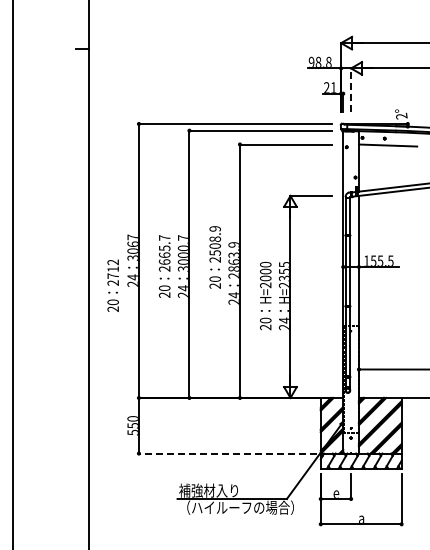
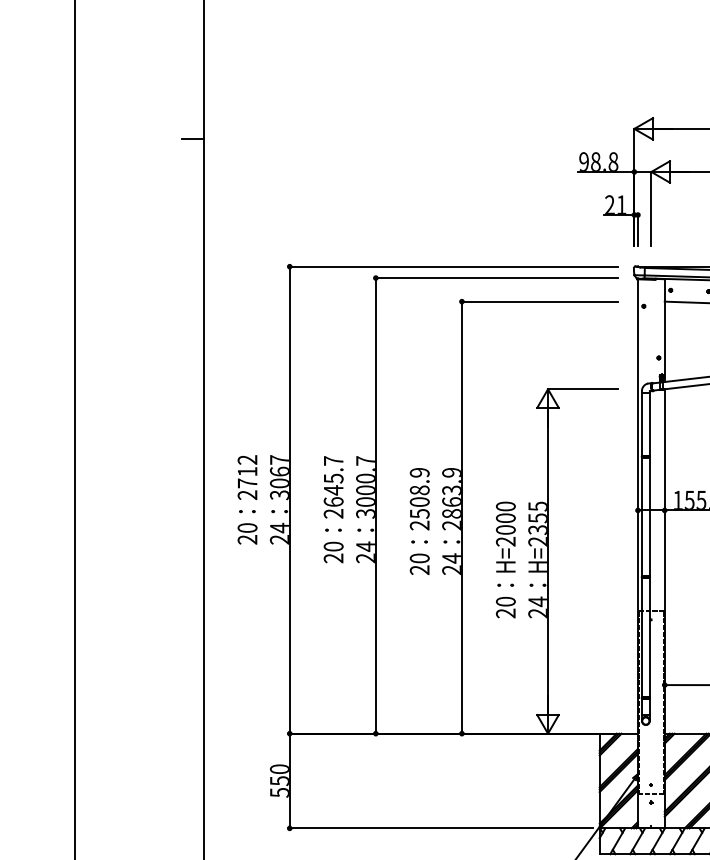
line: (351, 90) -> (652, 209), dashed -> solid
text: (164, 255) -> (333, 490), 2665.7 -> 2645.7
text: (214, 257) -> (418, 521), moved
text: (112, 285) -> (246, 499), moved
line: (227, 453) -> (440, 828), dashed -> solid

